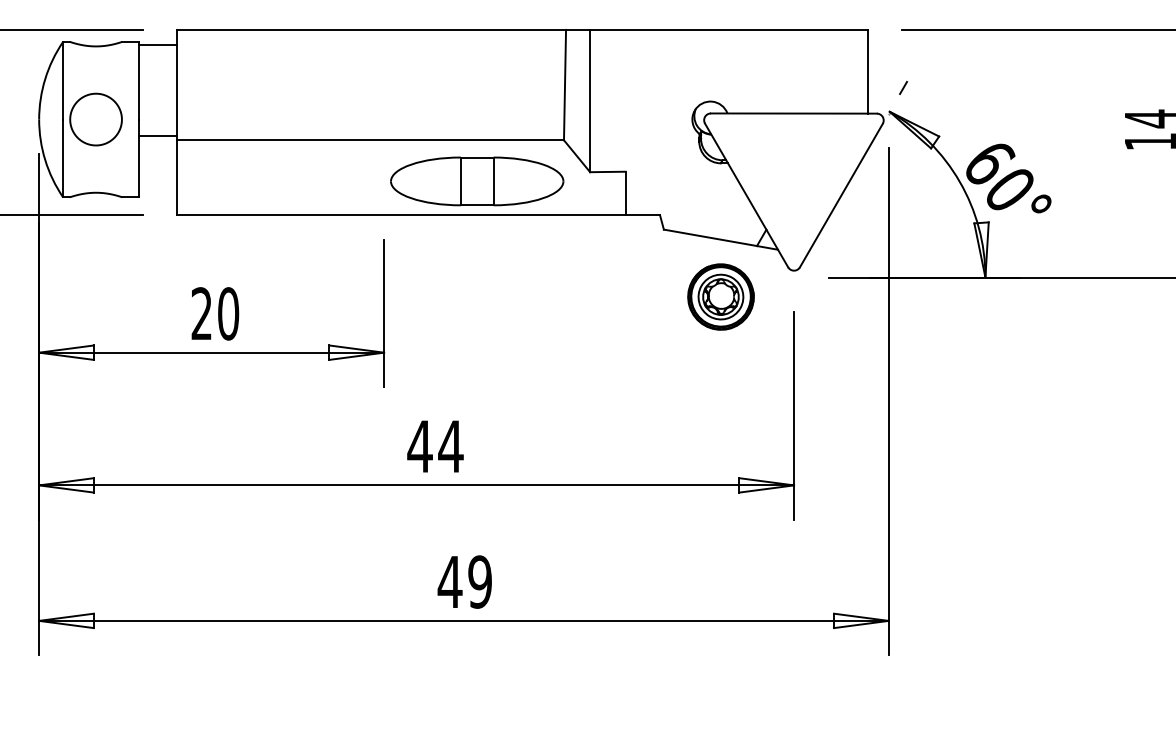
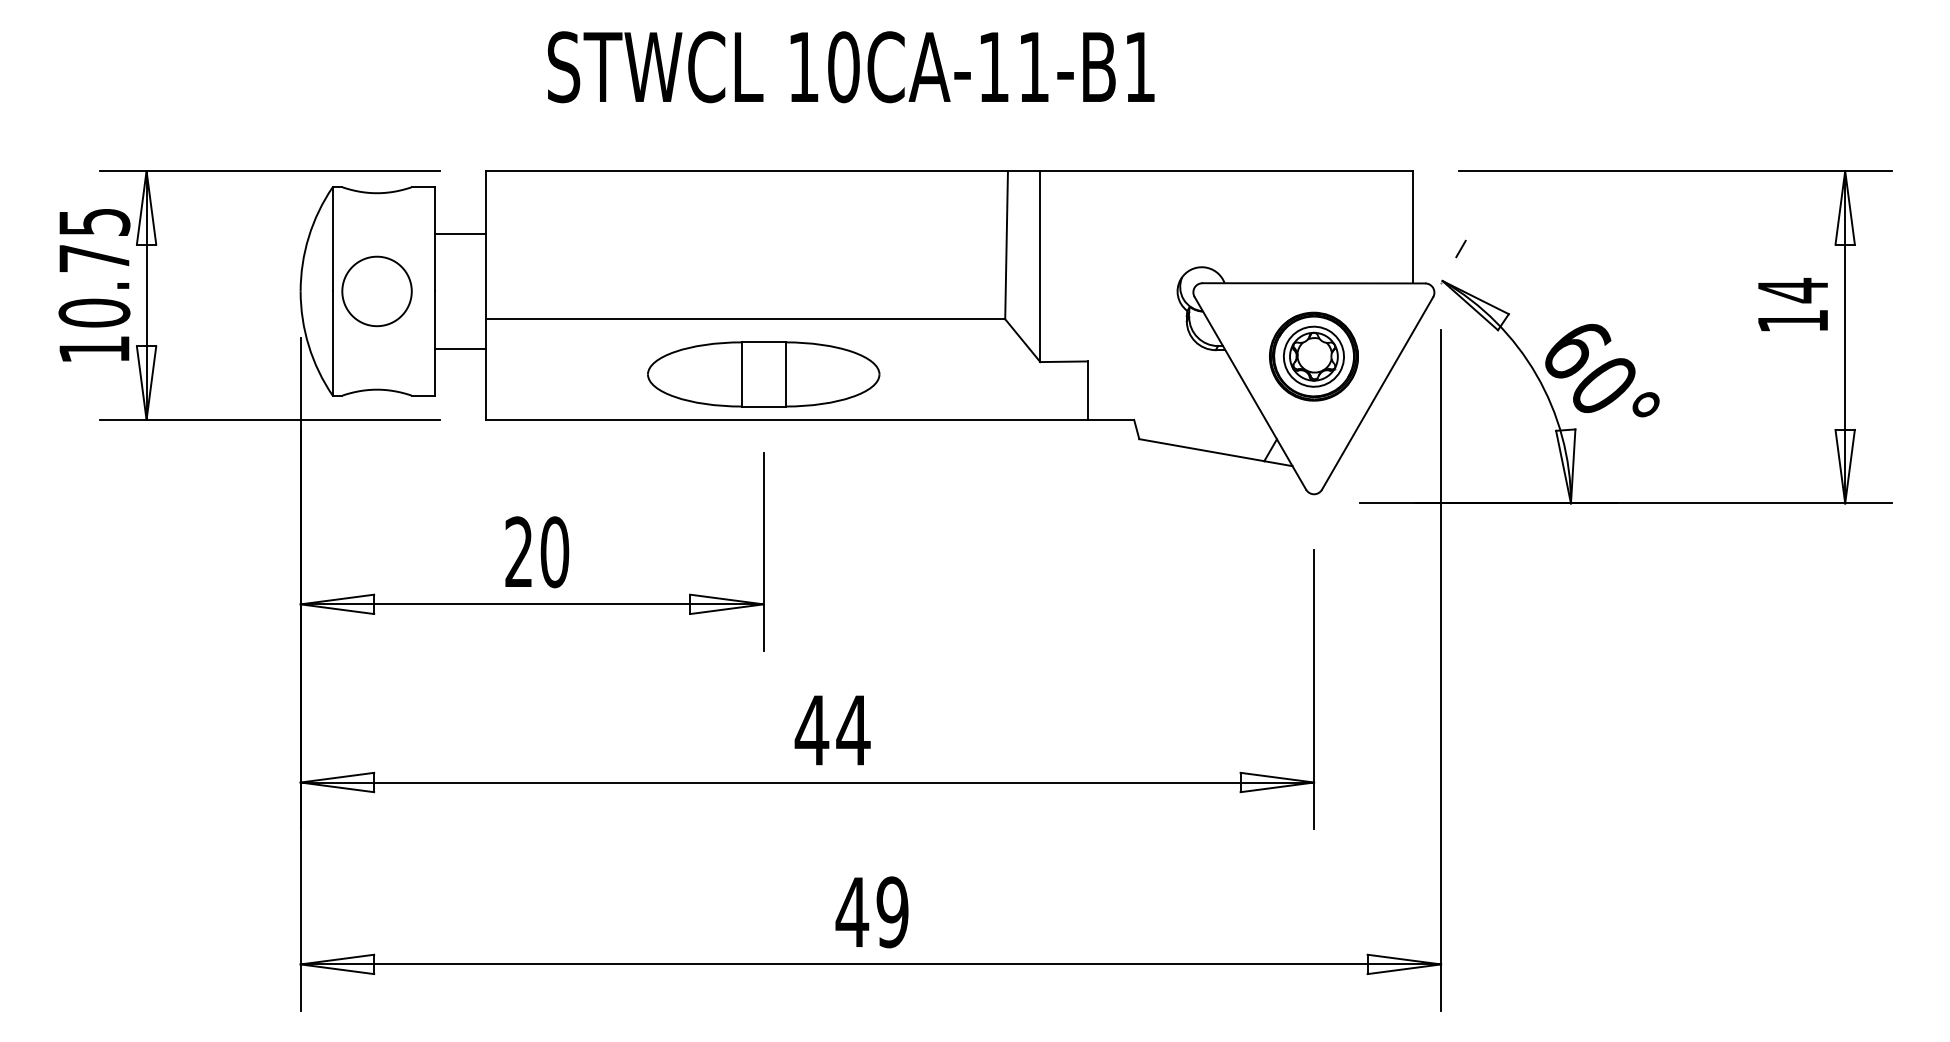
line: (157, 45) -> (459, 233), moved
line: (157, 136) -> (459, 349), moved
part: (477, 181) -> (763, 374), moved
part: (720, 296) -> (1313, 356), moved

